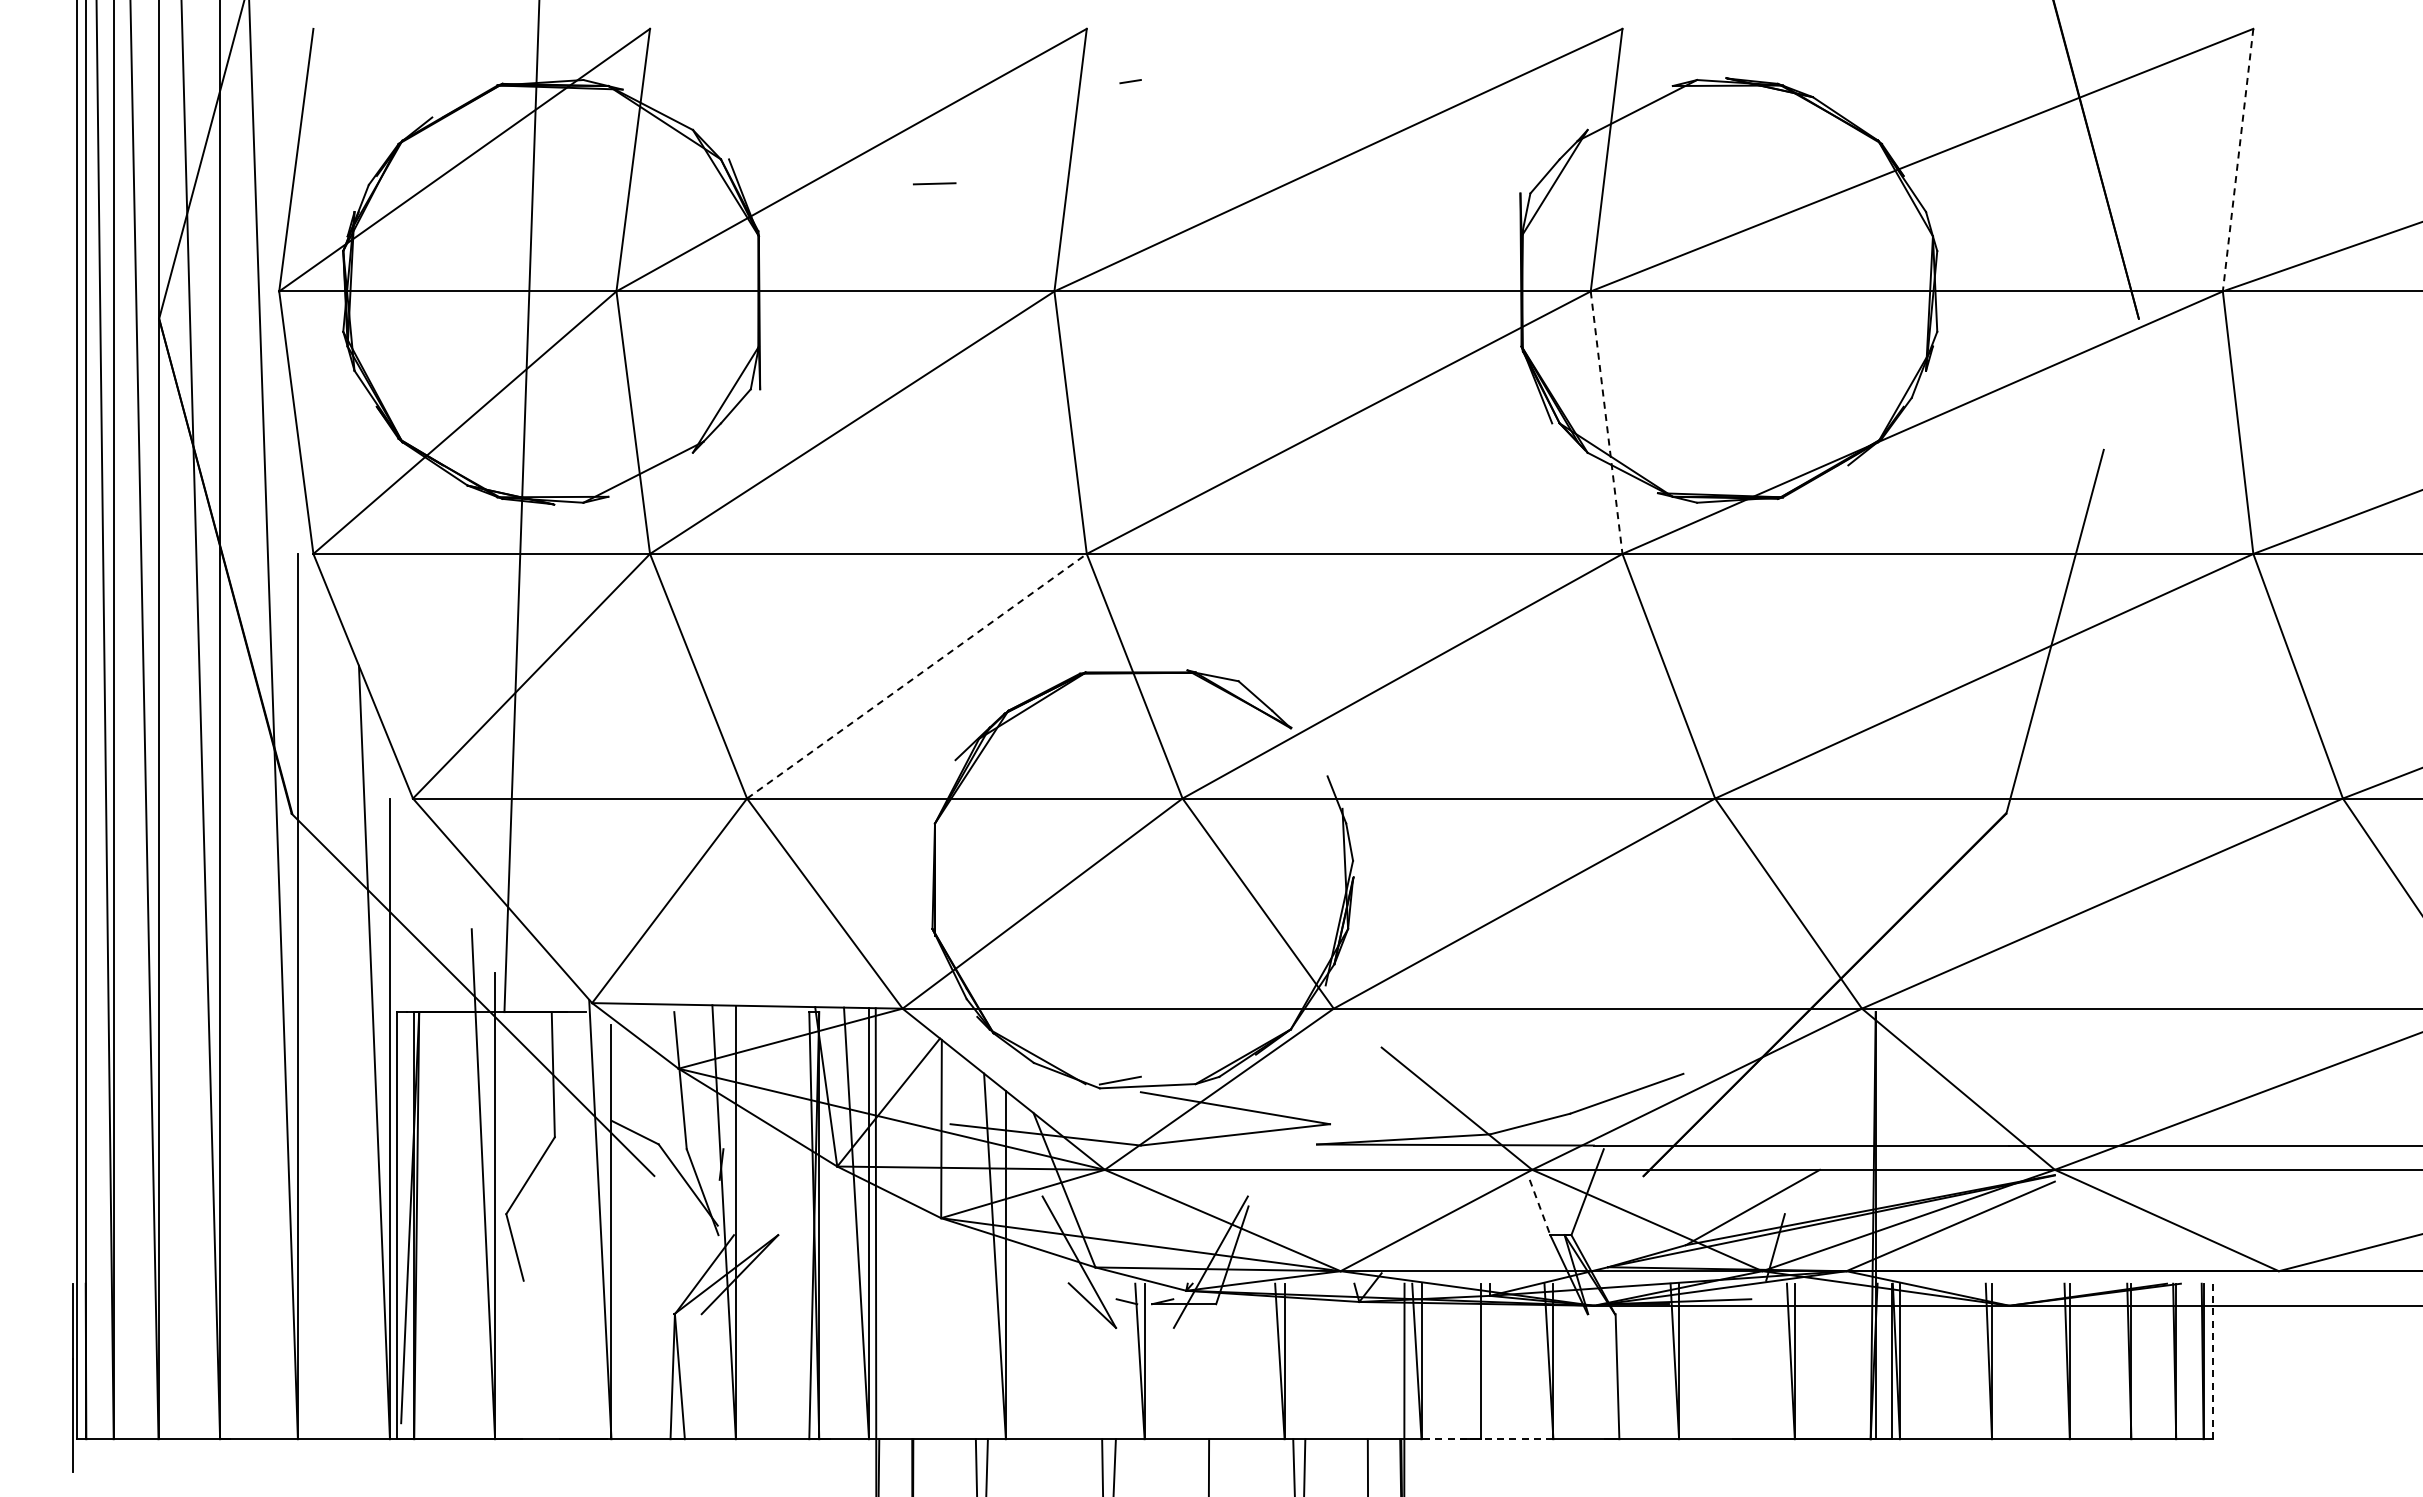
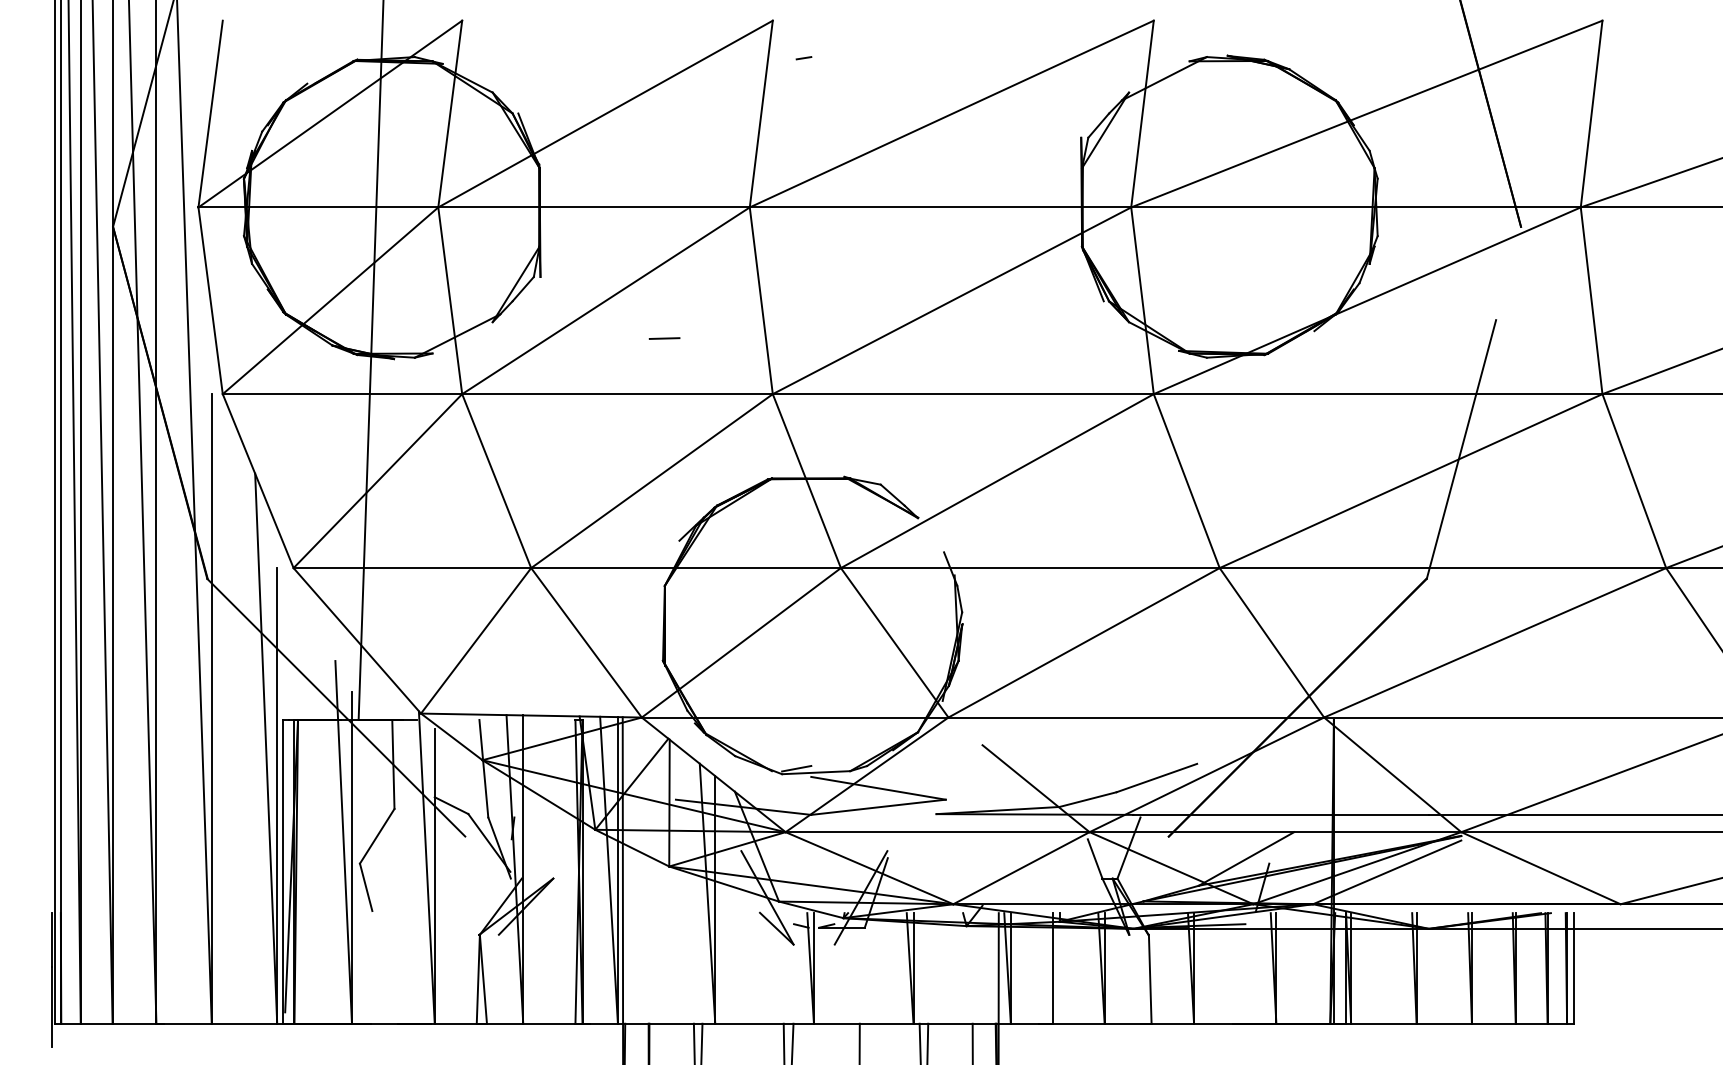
line: (2238, 160) -> (1591, 114), dashed -> solid
line: (934, 183) -> (664, 338), moved
line: (1606, 423) -> (1142, 301), dashed -> solid
line: (917, 675) -> (652, 480), dashed -> solid
line: (1540, 1207) -> (1095, 858), dashed -> solid
line: (2212, 1361) -> (1573, 968), dashed -> solid
line: (1487, 1439) -> (1057, 1023), dashed -> solid

